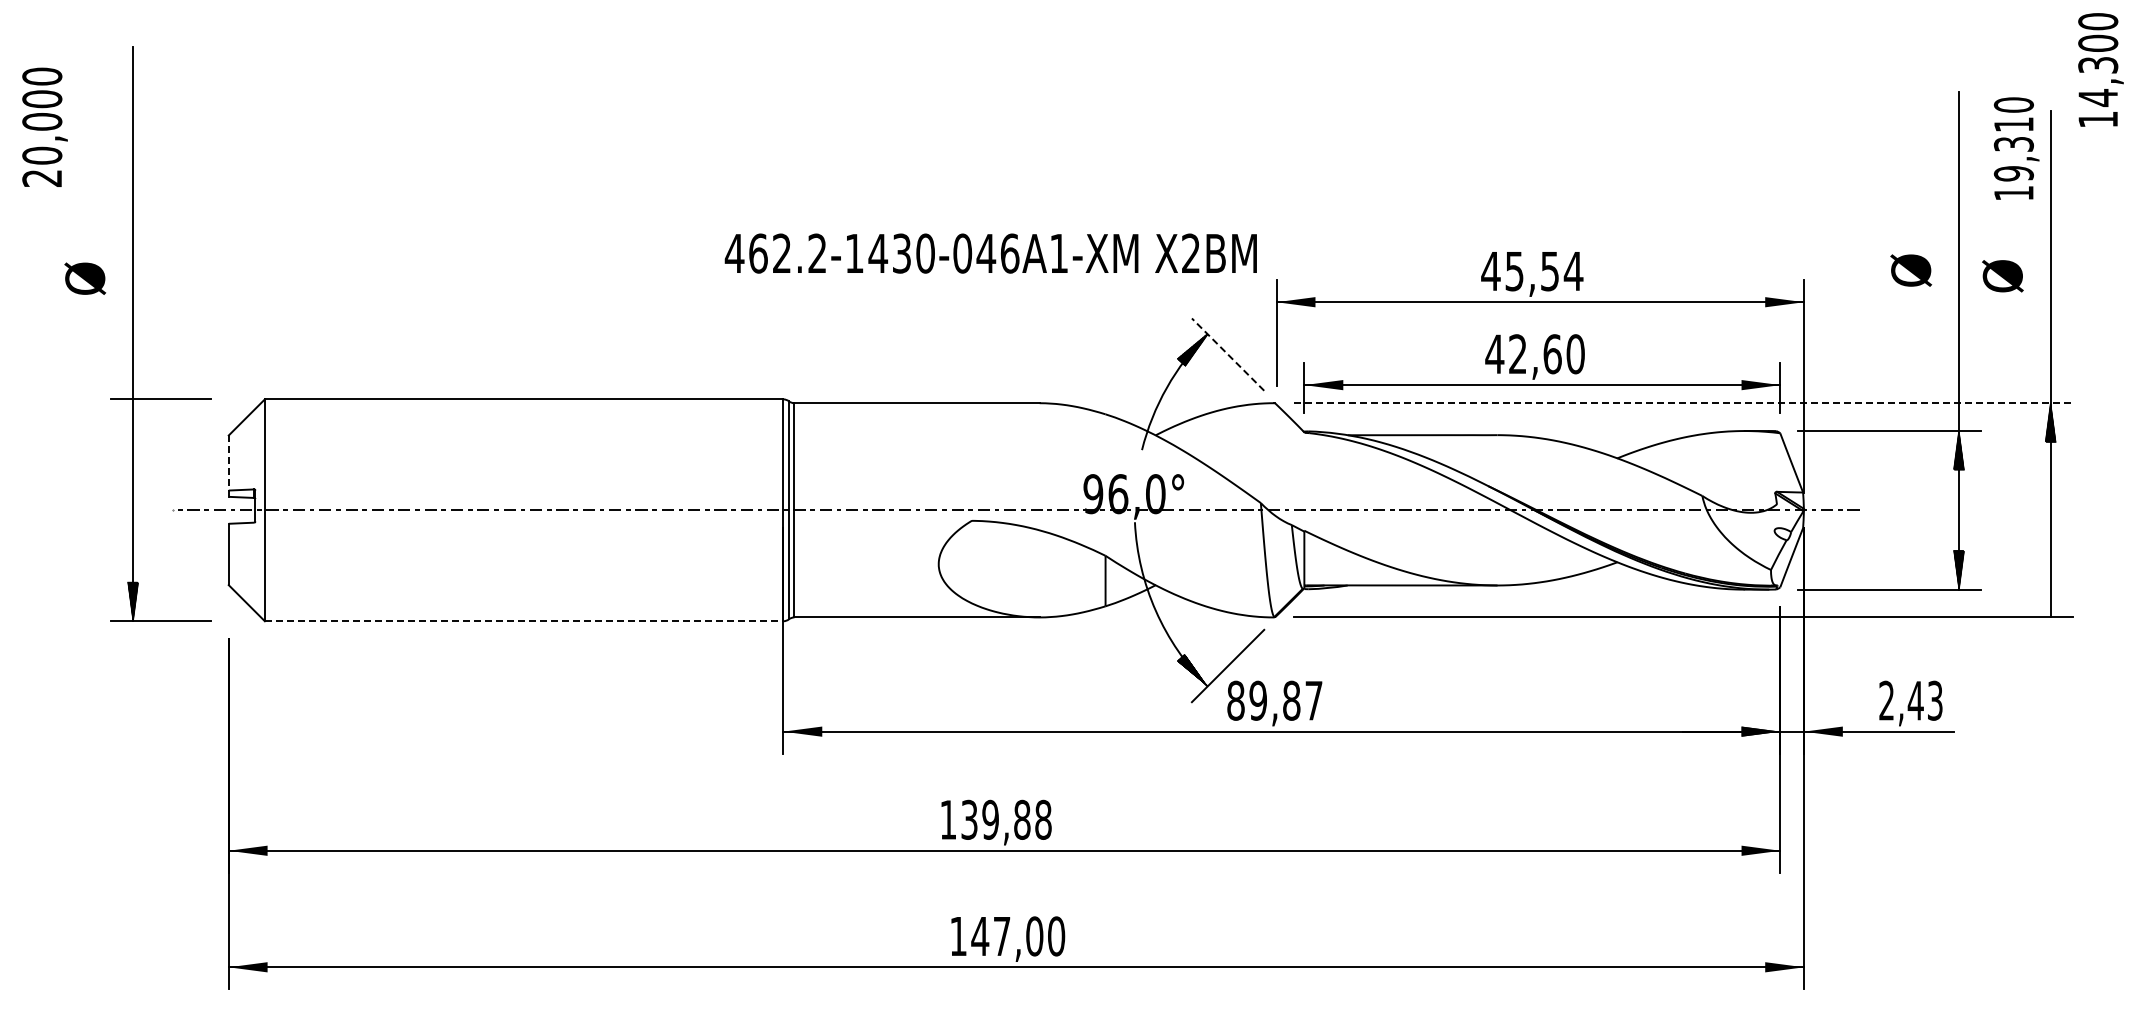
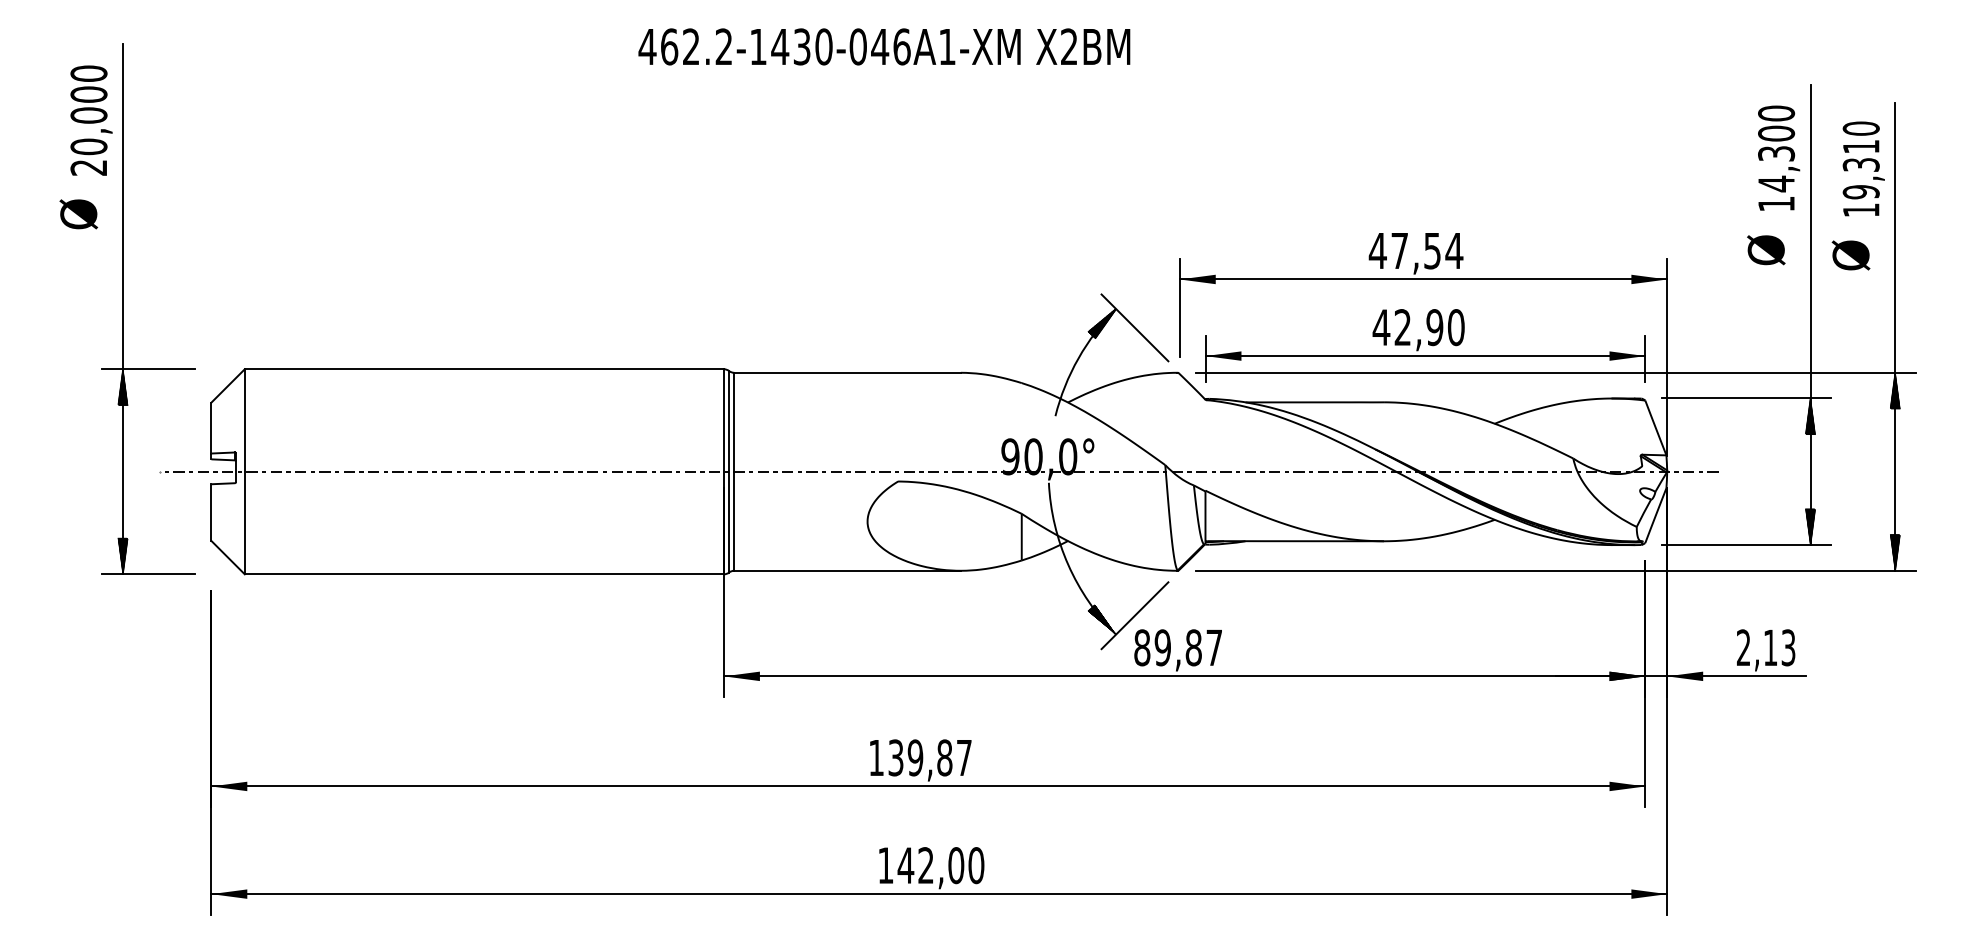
text: (2100, 69) -> (1778, 157), moved
text: (44, 126) -> (91, 119), moved
text: (2016, 148) -> (1863, 168), moved
text: (990, 253) -> (883, 46), moved
text: (1514, 271) -> (1399, 251), 45,54 -> 47,54
text: (85, 278) -> (79, 214), moved
line: (1227, 354) -> (1134, 327), dashed -> solid
text: (1552, 354) -> (1434, 327), 42,60 -> 42,90
line: (1684, 403) -> (1556, 373), dashed -> solid
hatch: (132, 418) -> (122, 386), added
line: (228, 463) -> (211, 428), dashed -> solid
text: (1118, 494) -> (1033, 457), 96,0° -> 90,0°
hatch: (2050, 597) -> (1895, 552), added
line: (524, 621) -> (484, 574), dashed -> solid
text: (1915, 700) -> (1770, 647), 2,43 -> 2,13
text: (1043, 819) -> (964, 757), 139,88 -> 139,87
text: (1001, 935) -> (925, 864), 147,00 -> 142,00

